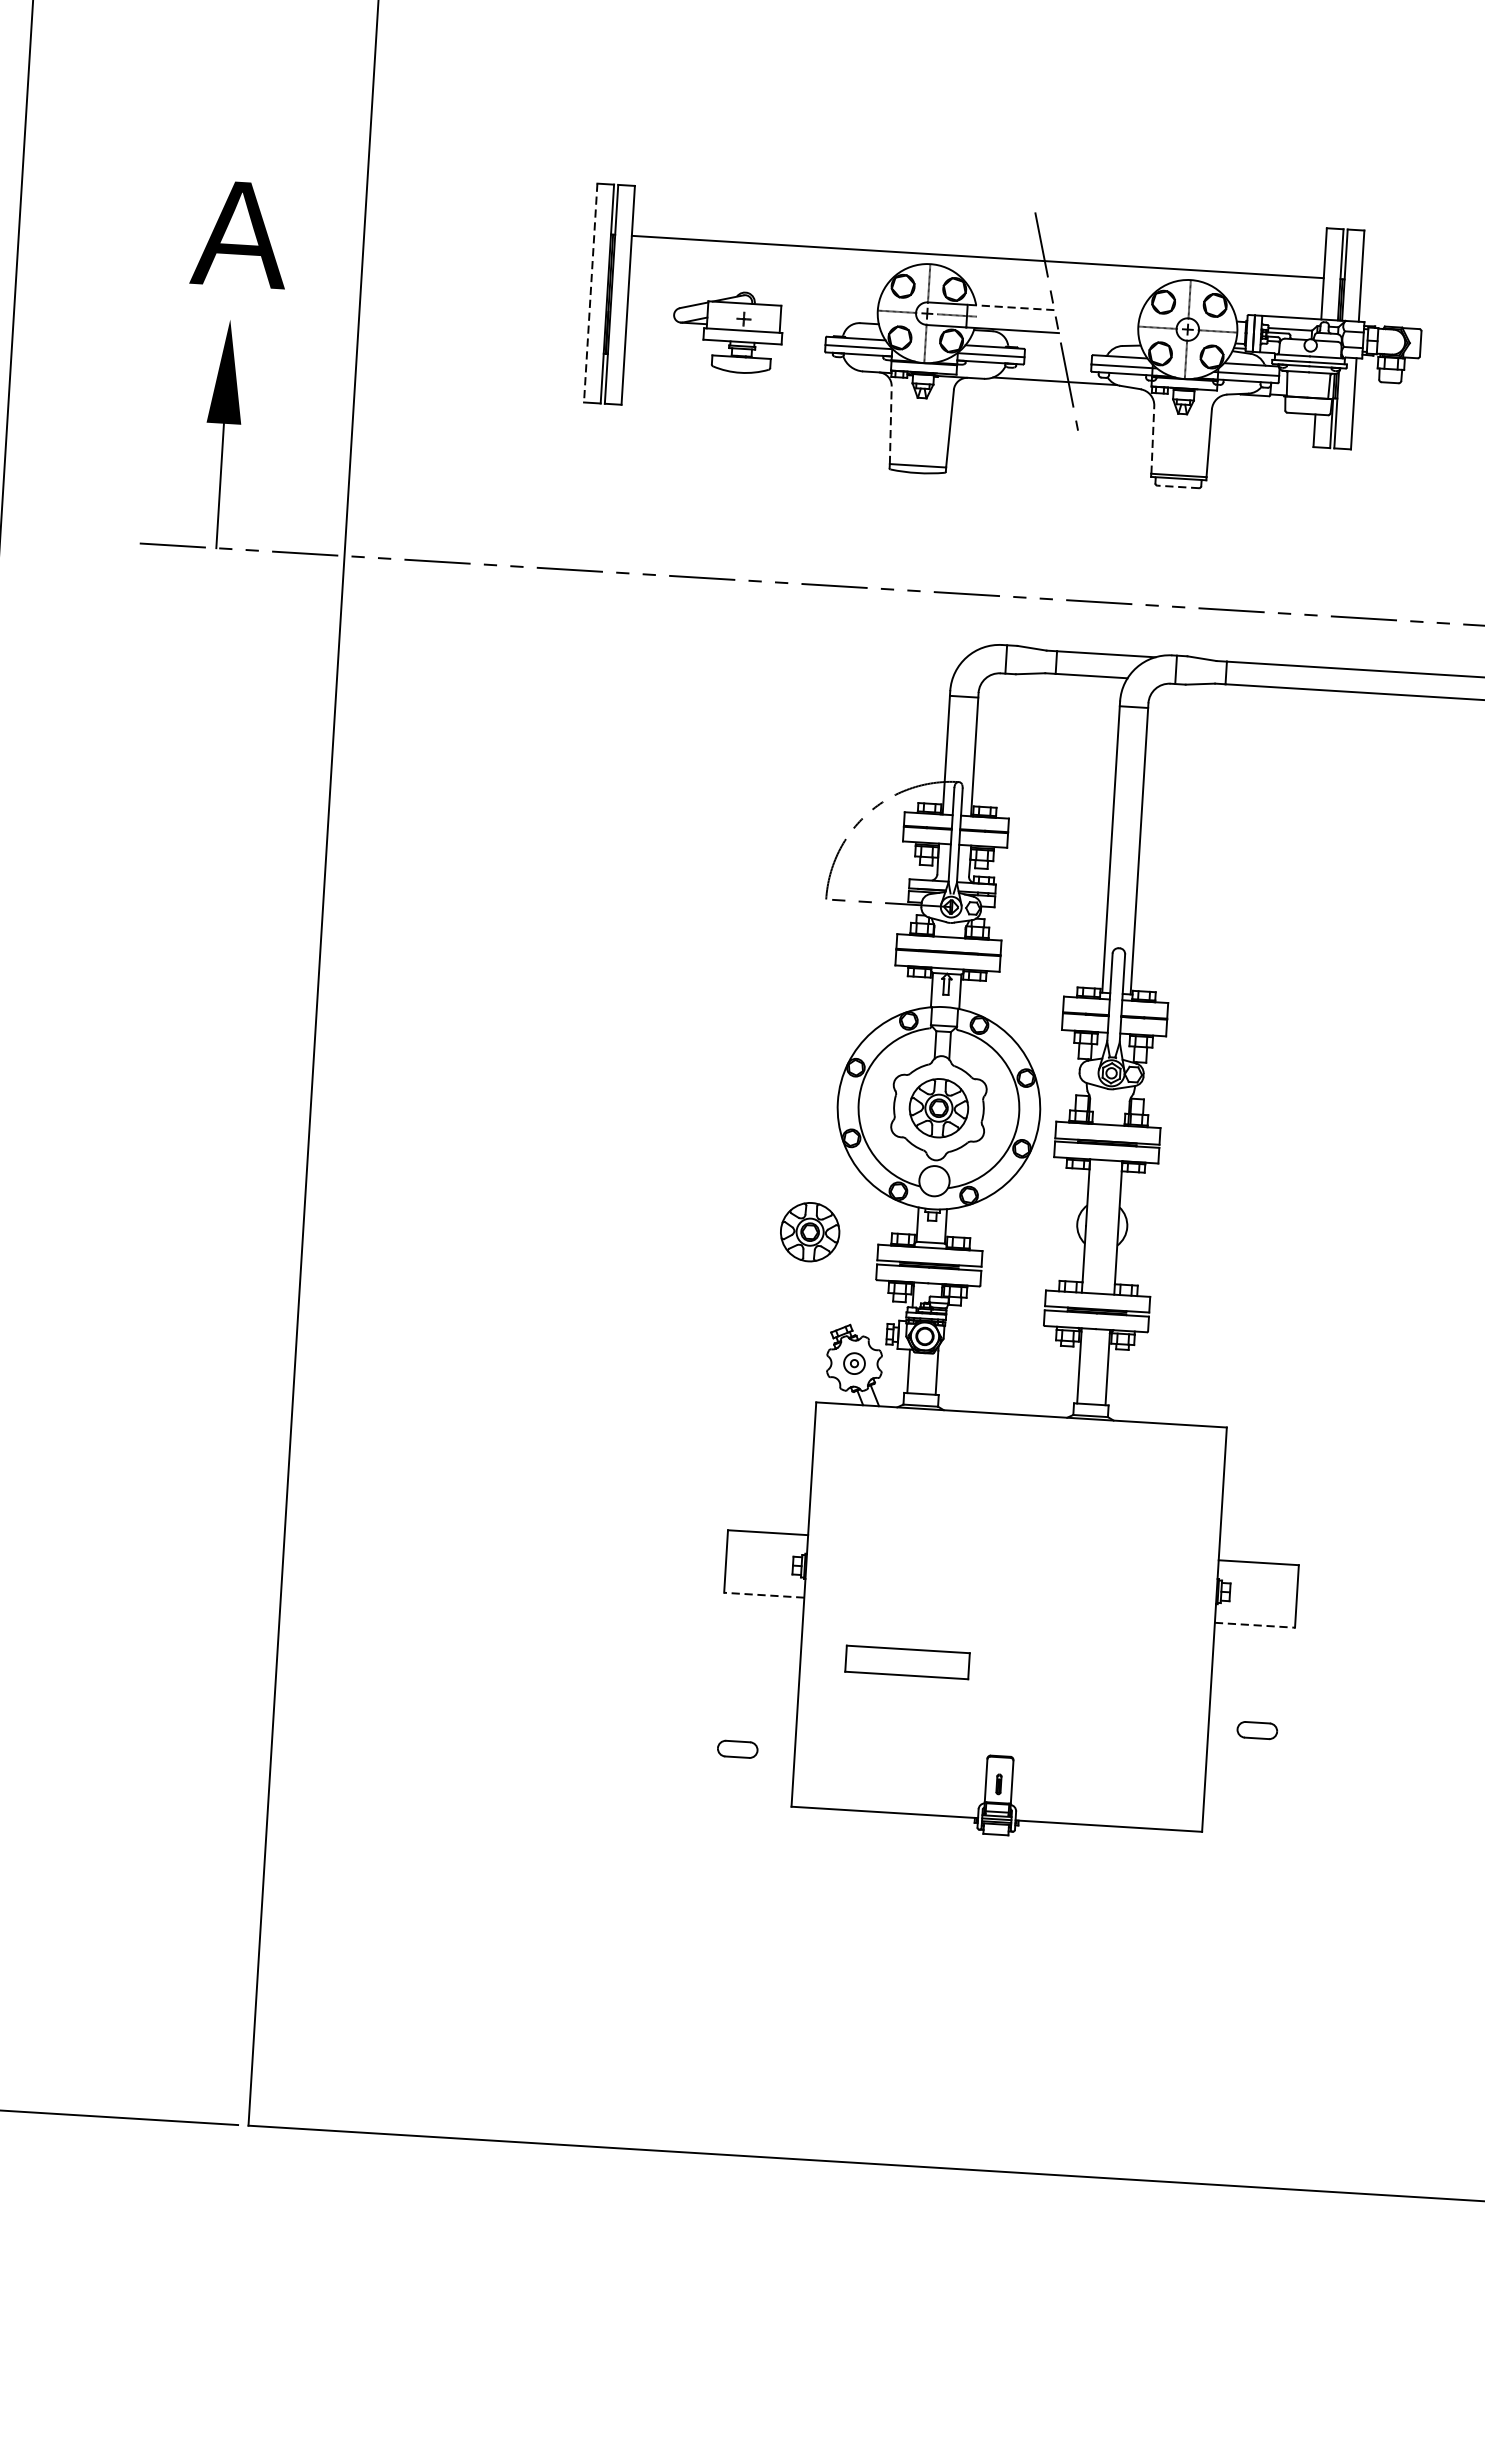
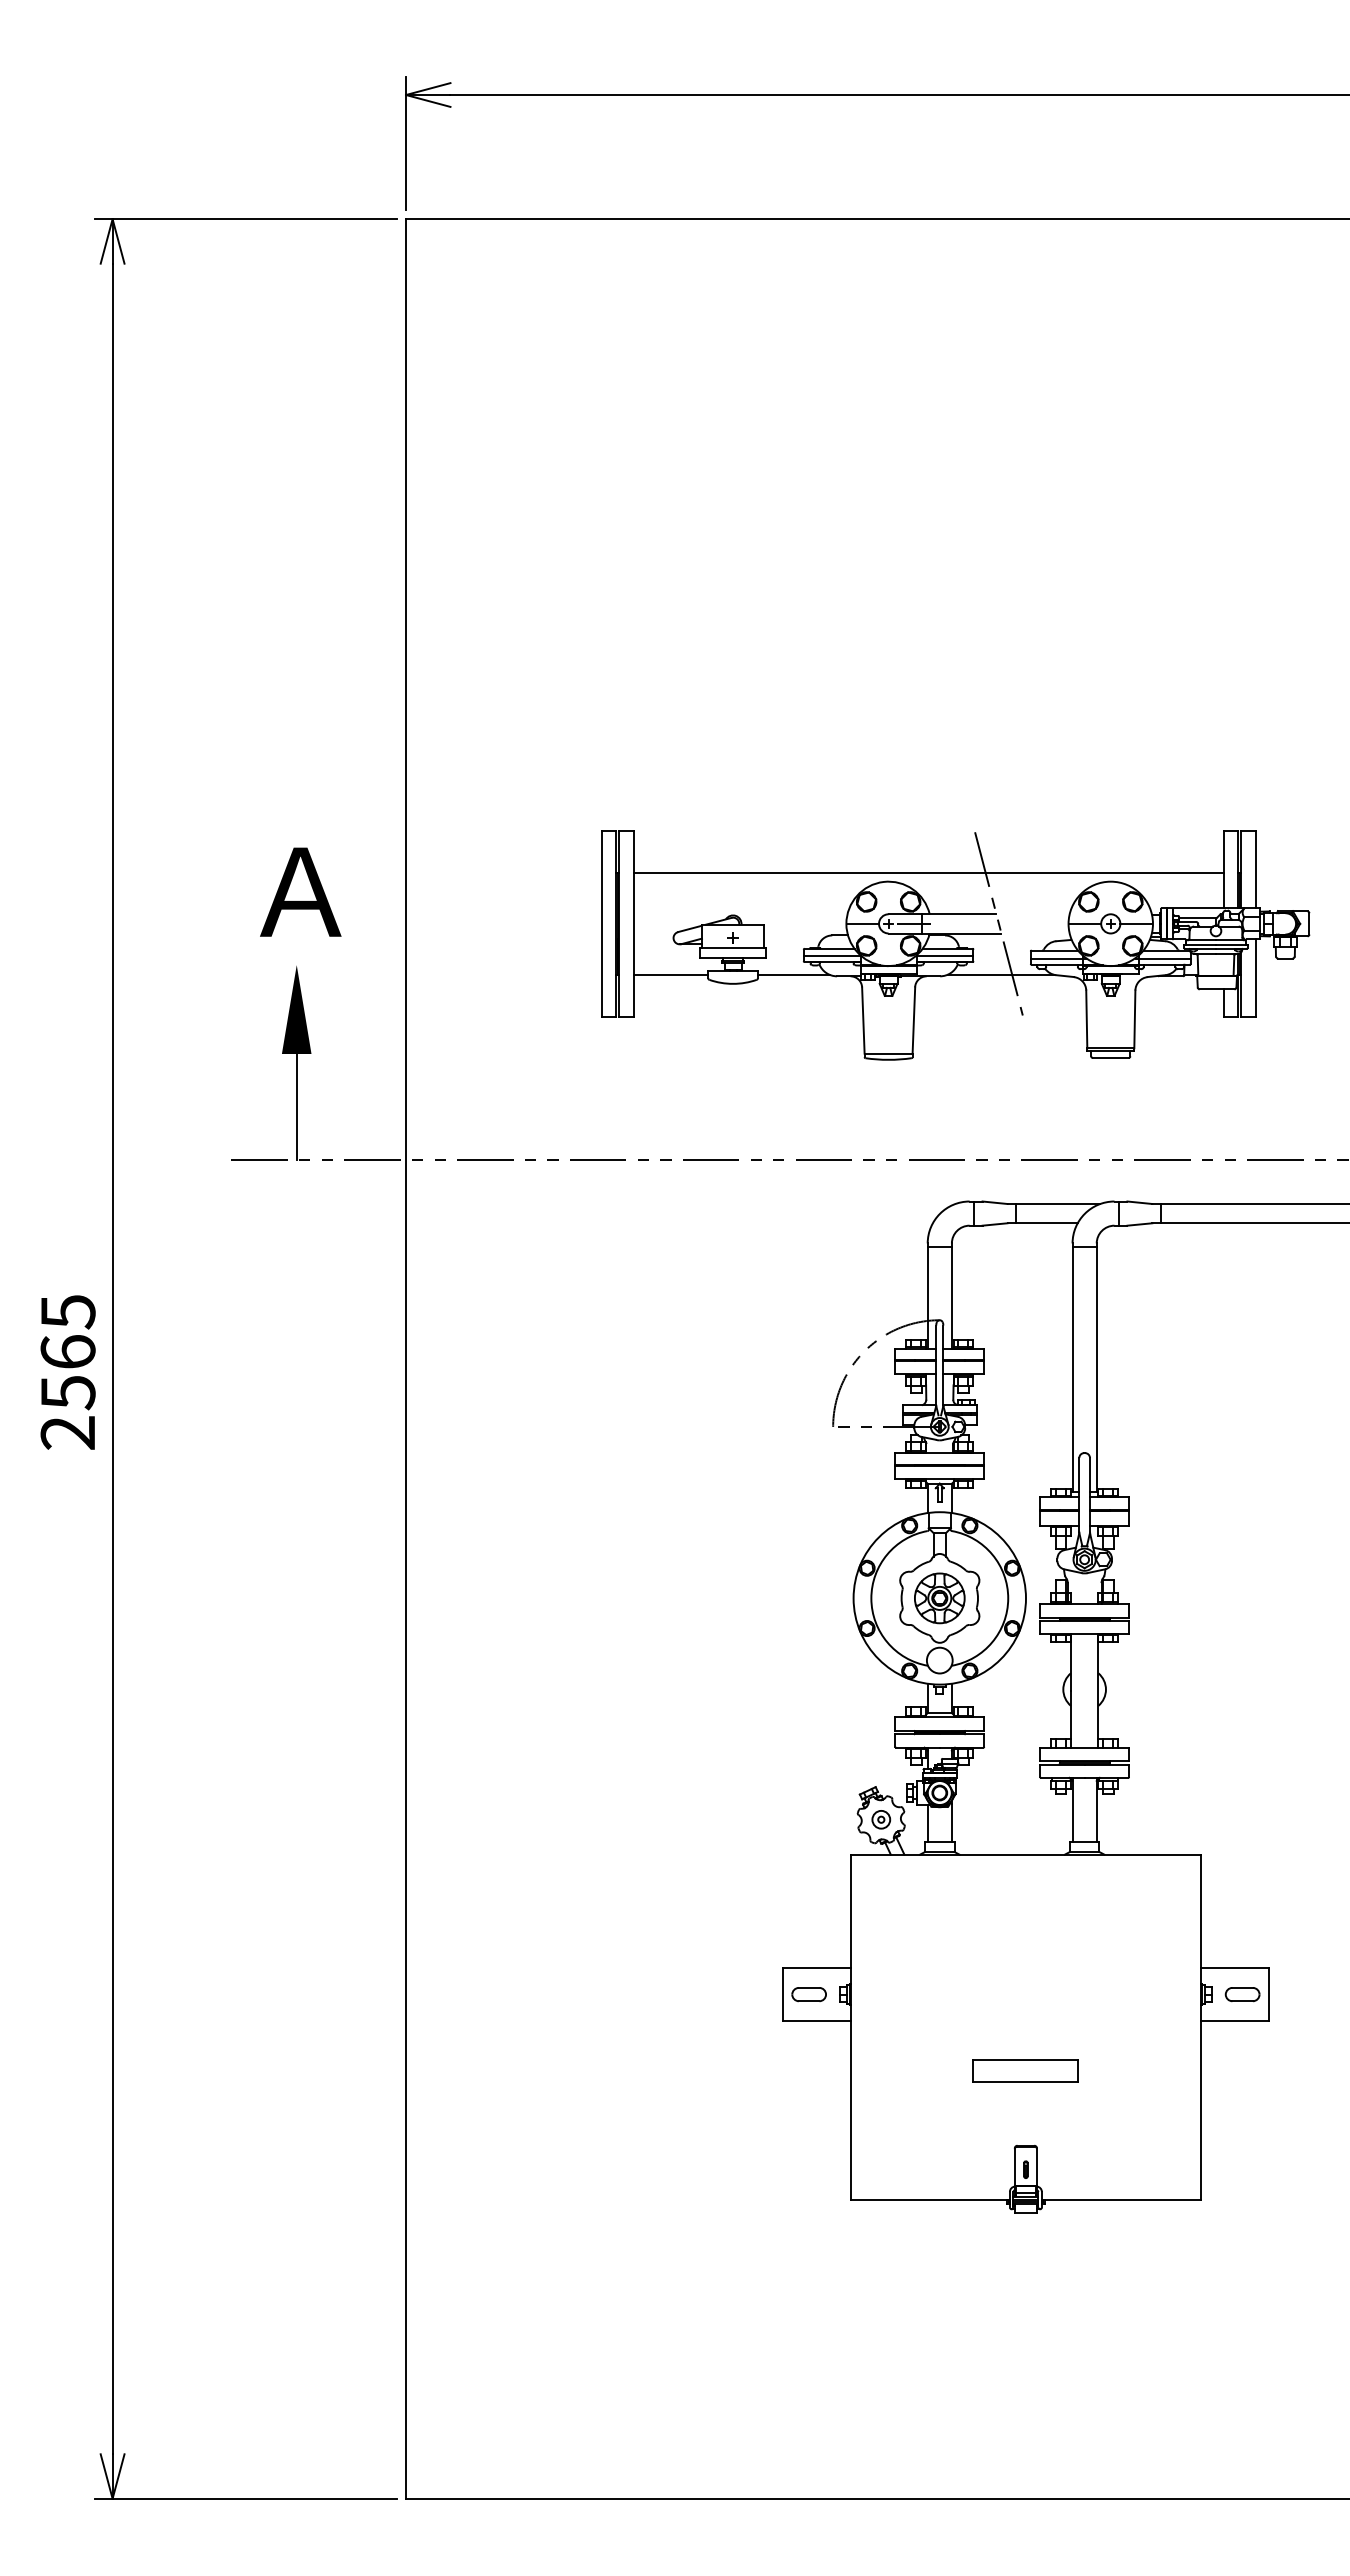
line: (590, 293) -> (601, 924), dashed -> solid
line: (1011, 307) -> (959, 914), dashed -> solid
line: (667, 357) -> (670, 974), added
line: (813, 366) -> (794, 974), added
line: (890, 425) -> (863, 1020), dashed -> solid
line: (1152, 439) -> (1086, 1019), dashed -> solid
line: (1177, 487) -> (1110, 1058), dashed -> solid
part: (809, 1232) -> (836, 1710), removed
line: (764, 1595) -> (816, 2021), dashed -> solid
line: (1255, 1625) -> (1235, 2021), dashed -> solid
part: (907, 1661) -> (1025, 2070), moved
part: (1257, 1730) -> (1242, 1994), moved
part: (736, 1749) -> (808, 1994), moved

